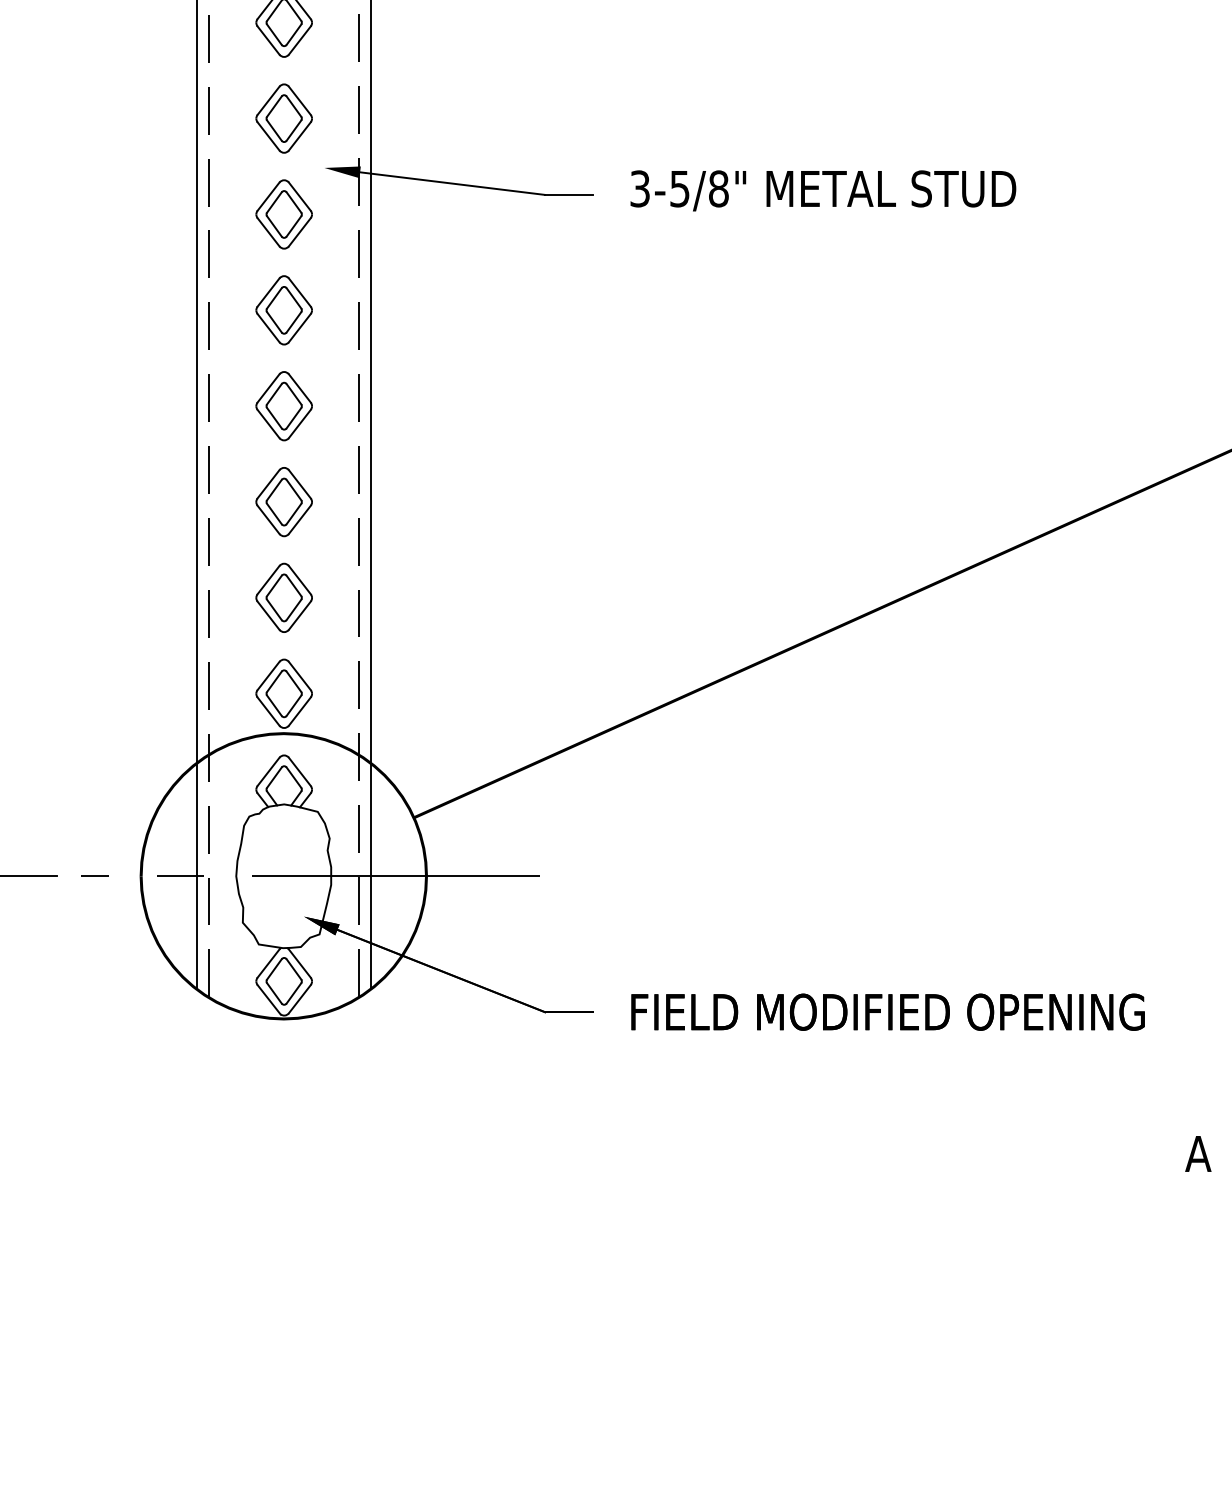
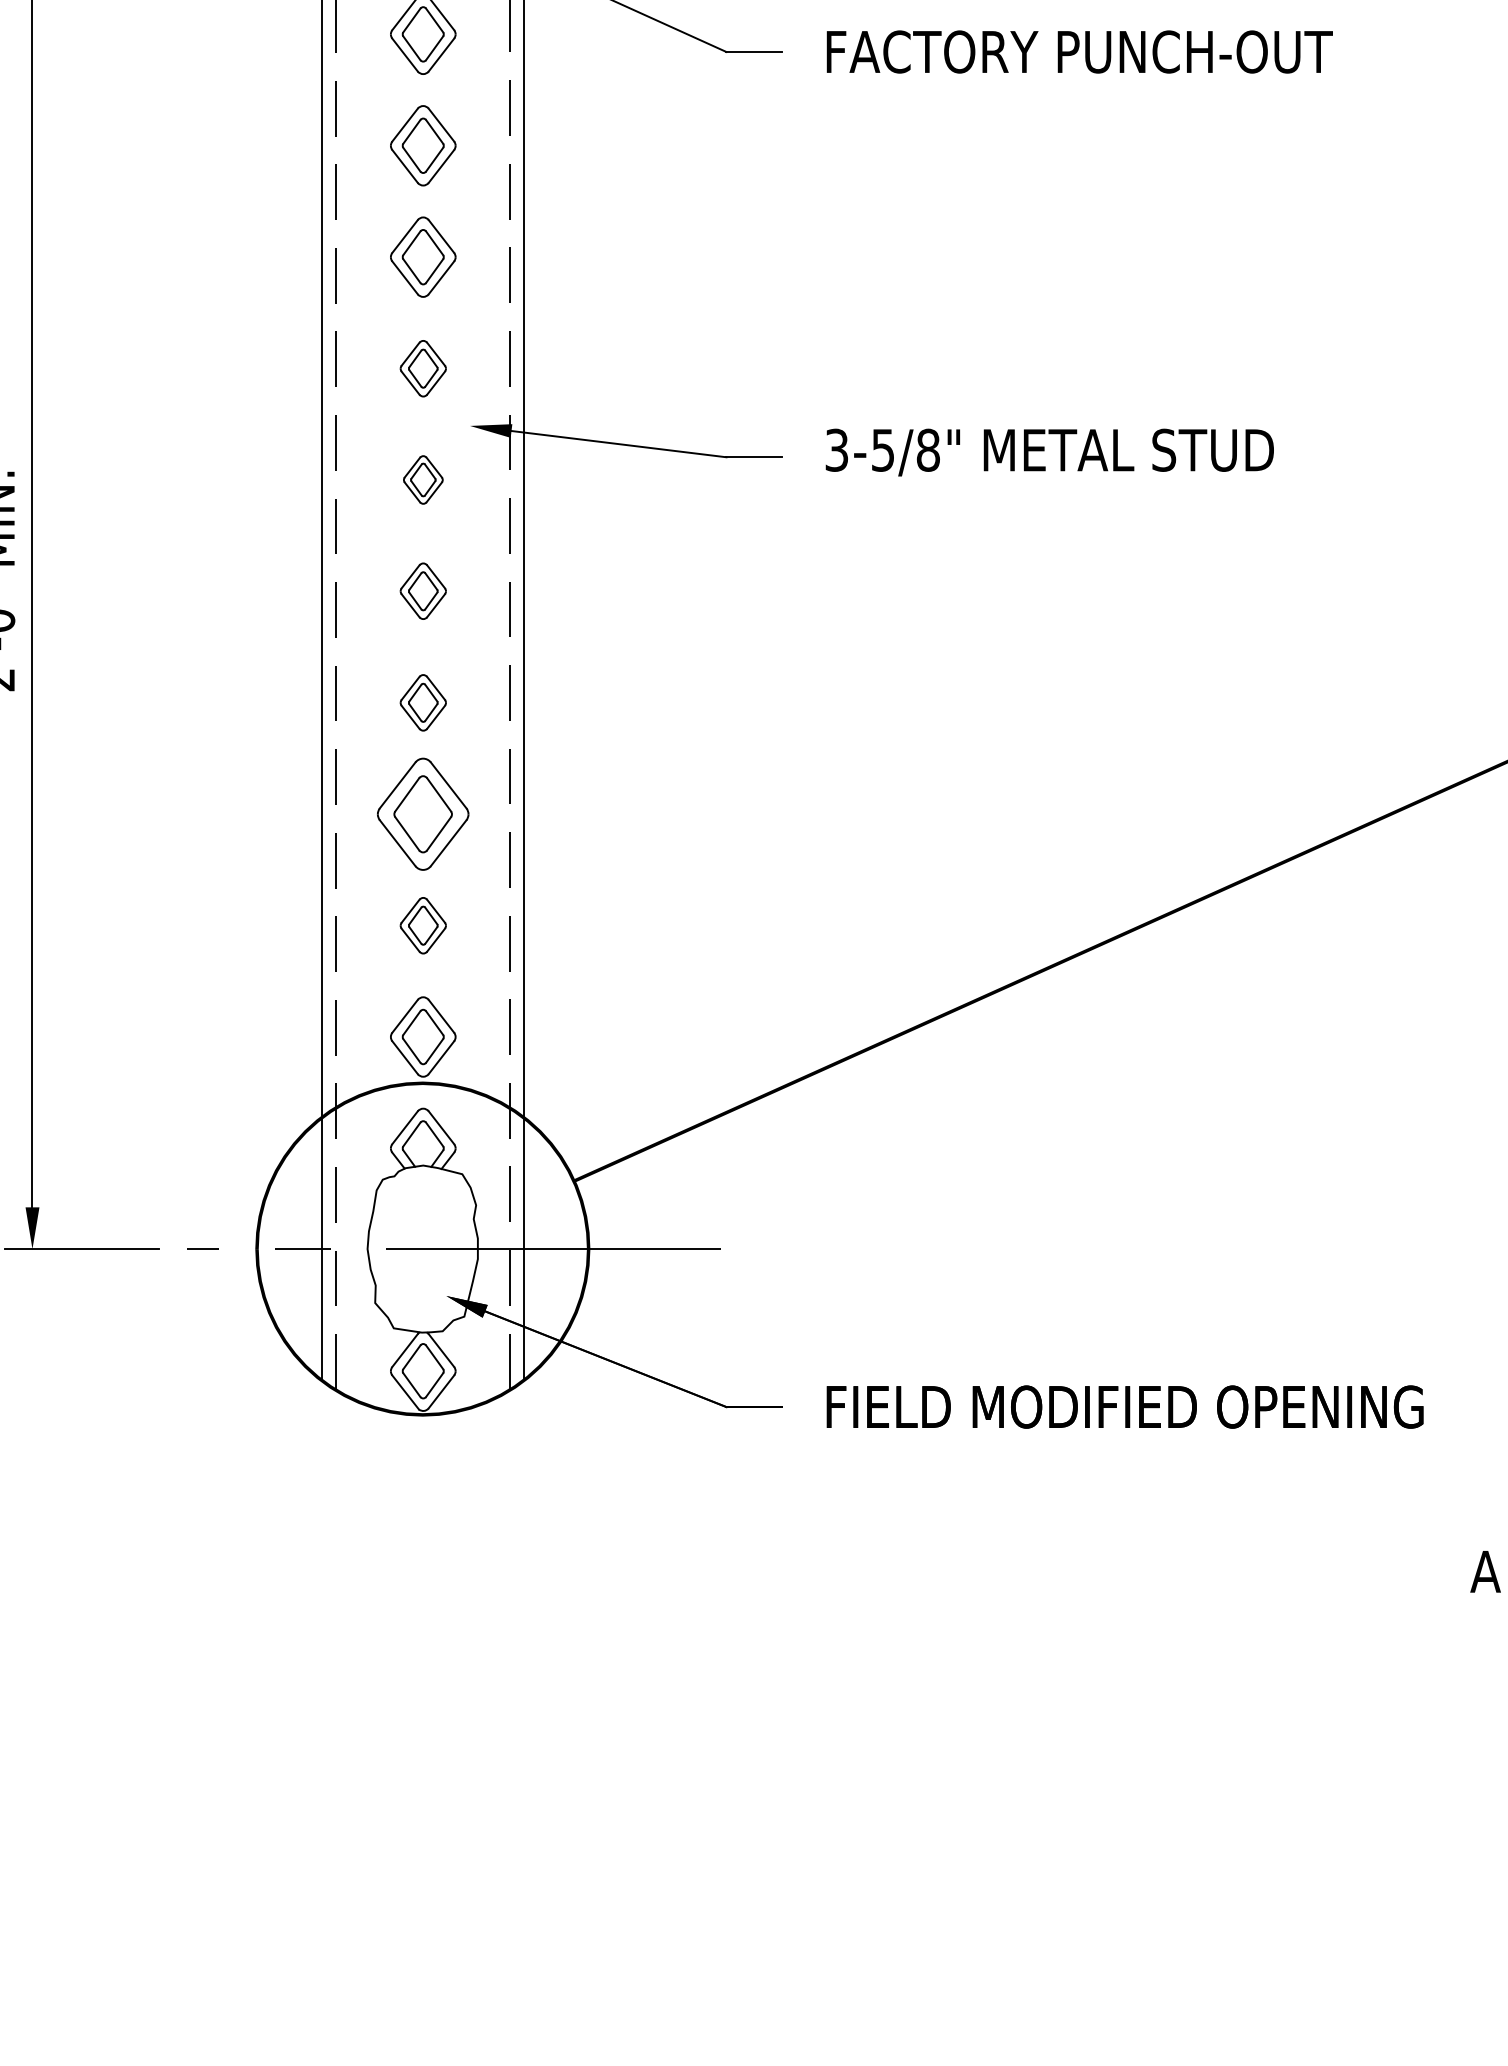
part: (284, 118) -> (423, 368), size x0.7
part: (284, 214) -> (423, 479), size x0.6
part: (284, 309) -> (423, 590), size x0.7
part: (284, 405) -> (423, 702), size x0.7
part: (284, 501) -> (423, 813), size x1.4
part: (284, 597) -> (423, 925), size x0.7

